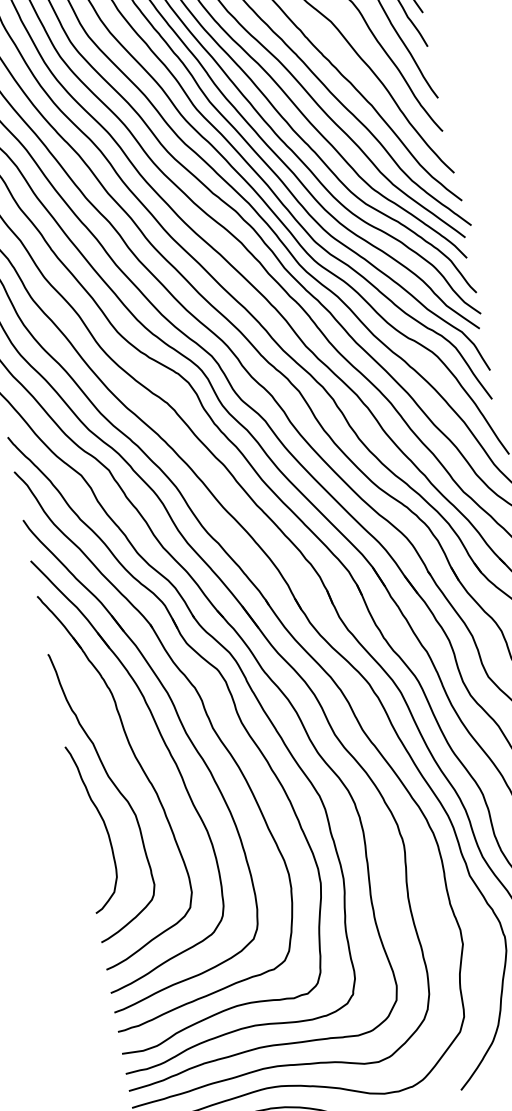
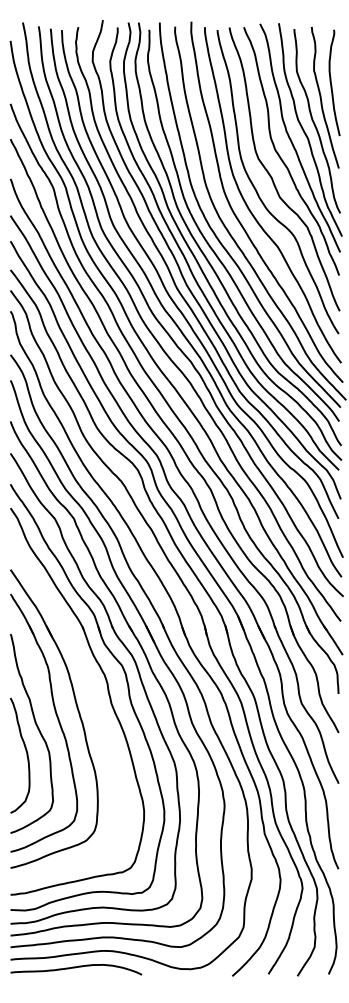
part: (183, 731) -> (91, 702), removed

